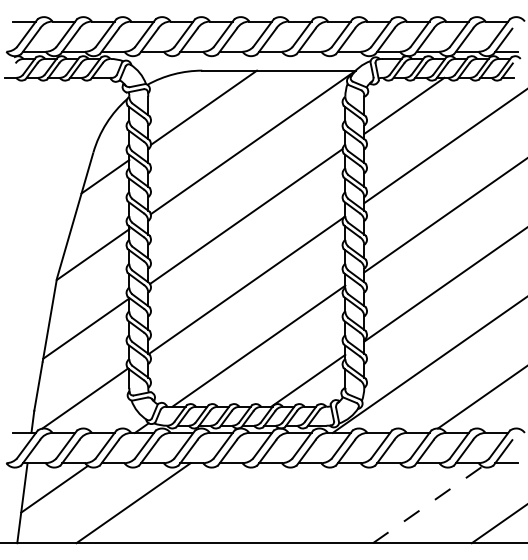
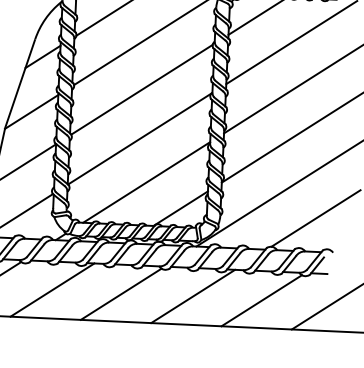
line: (331, 503) -> (193, 296), added
line: (230, 504) -> (121, 294), added
line: (427, 504) -> (261, 300), dashed -> solid

